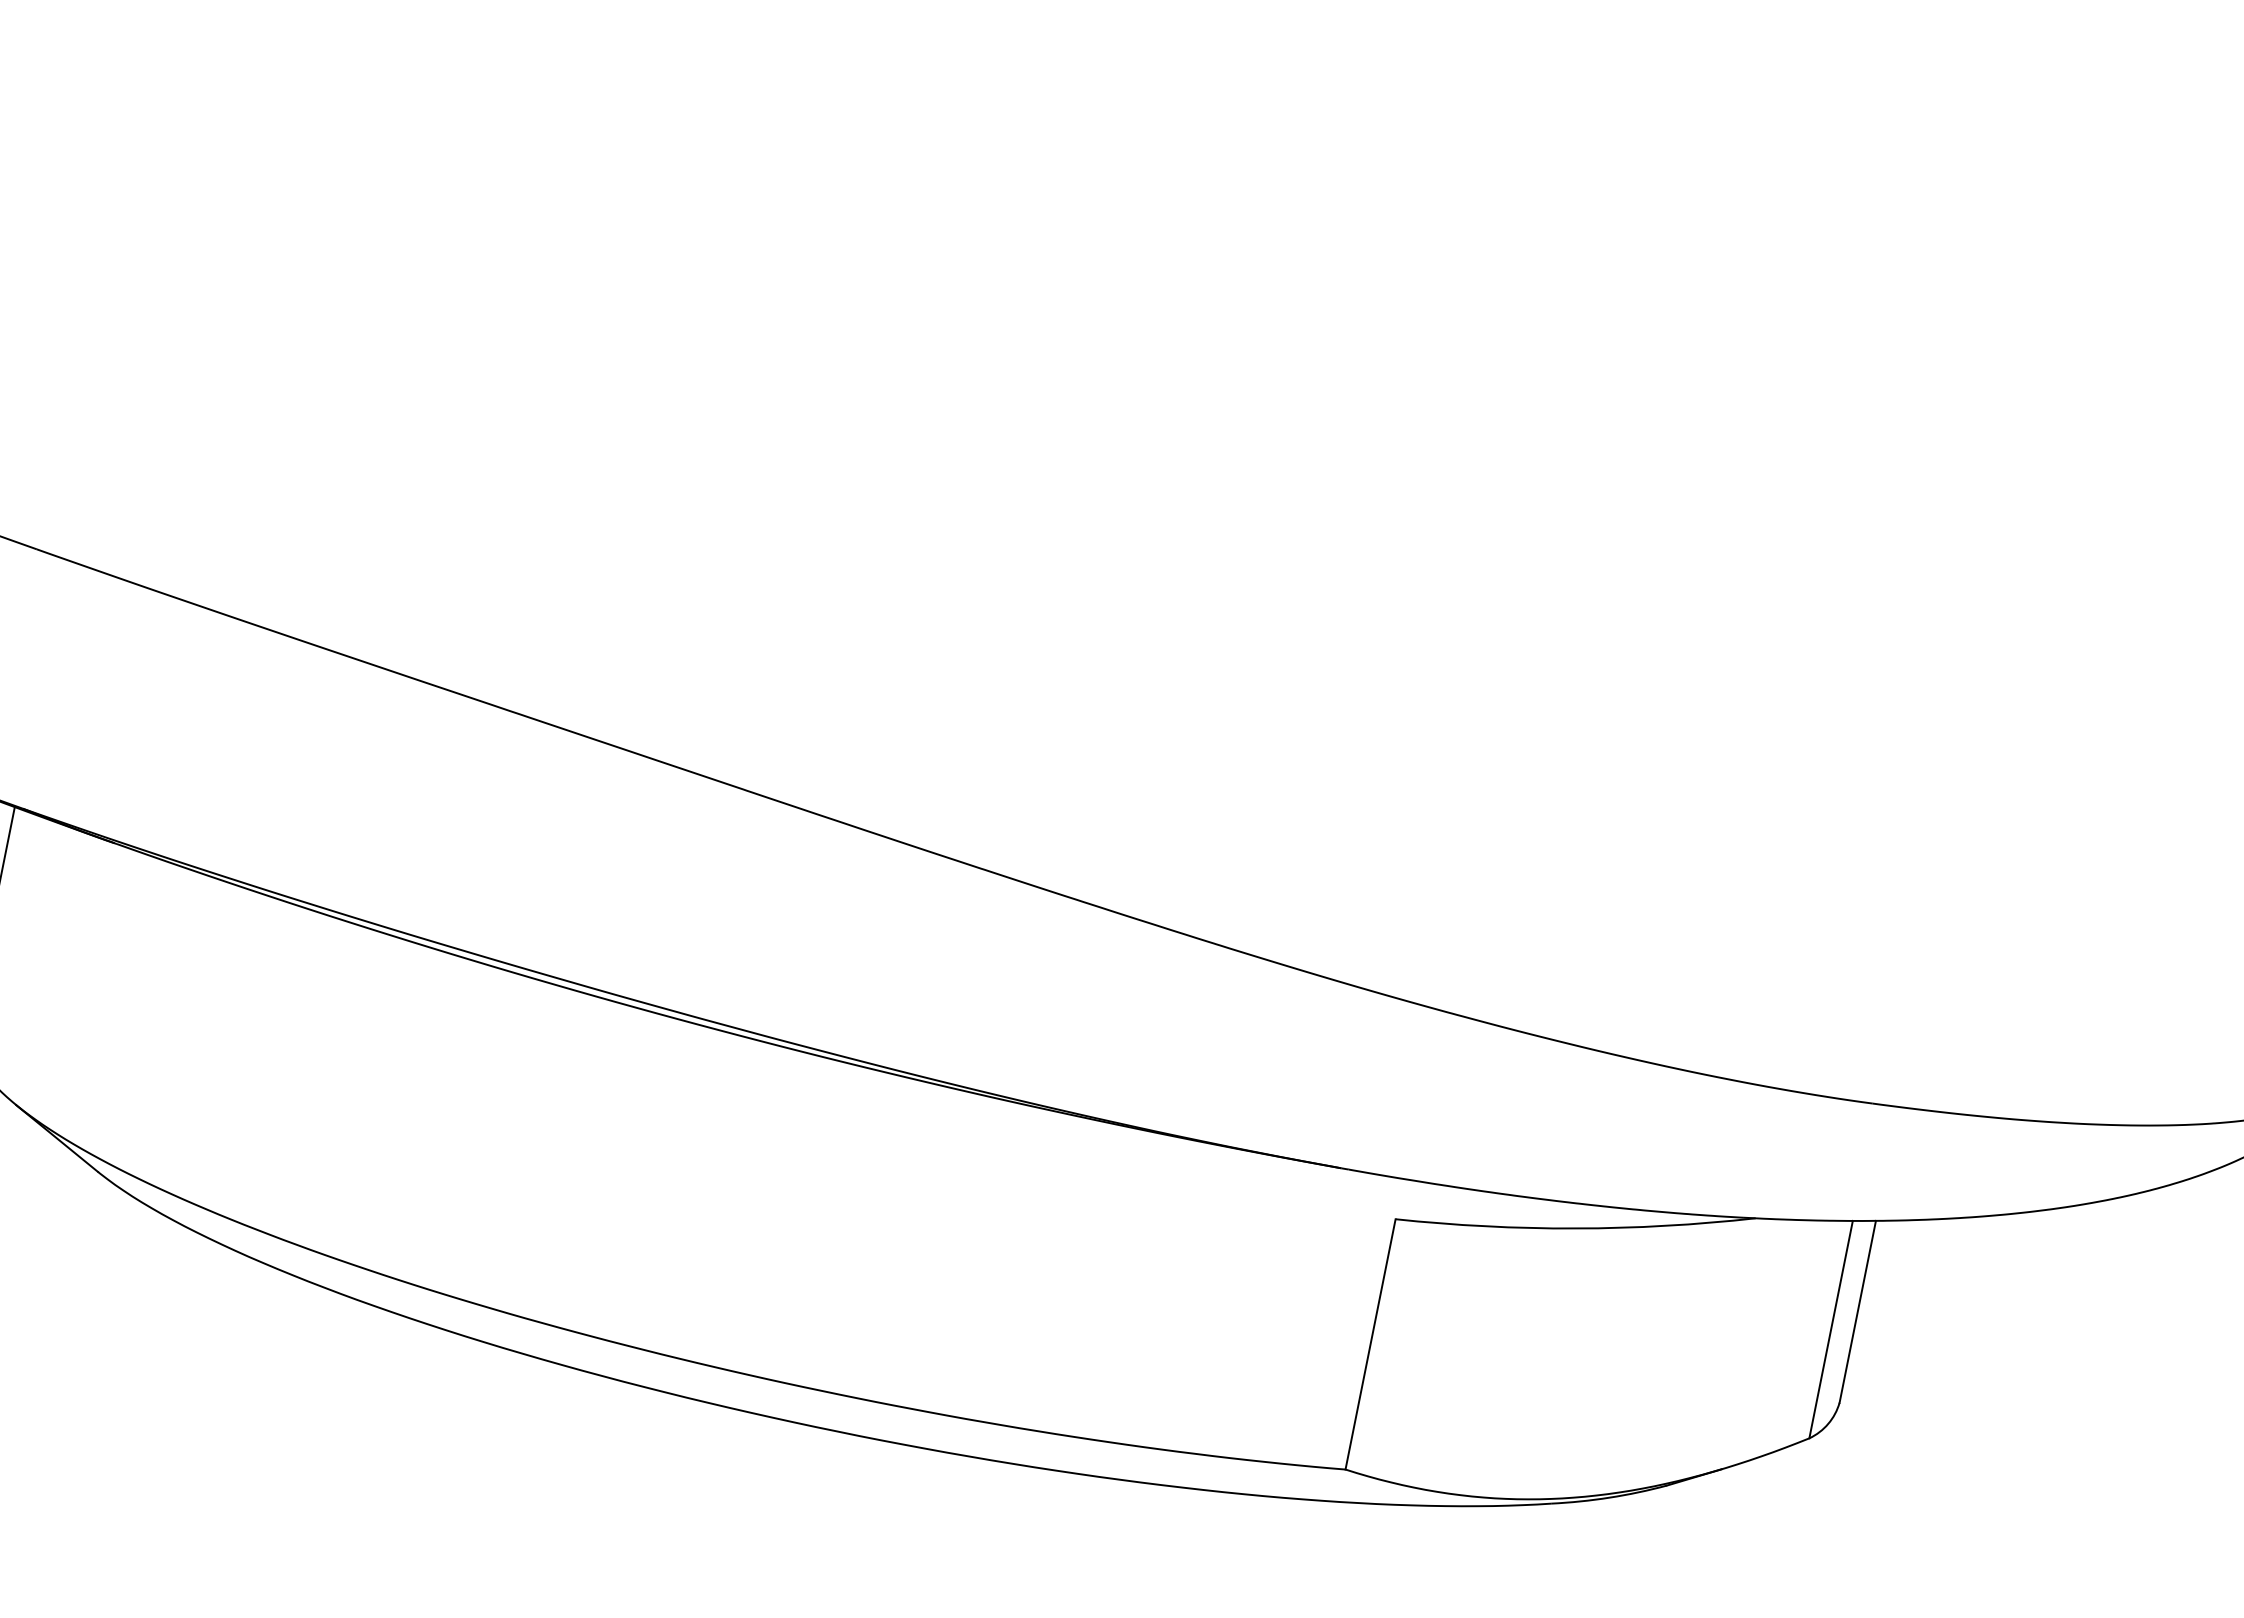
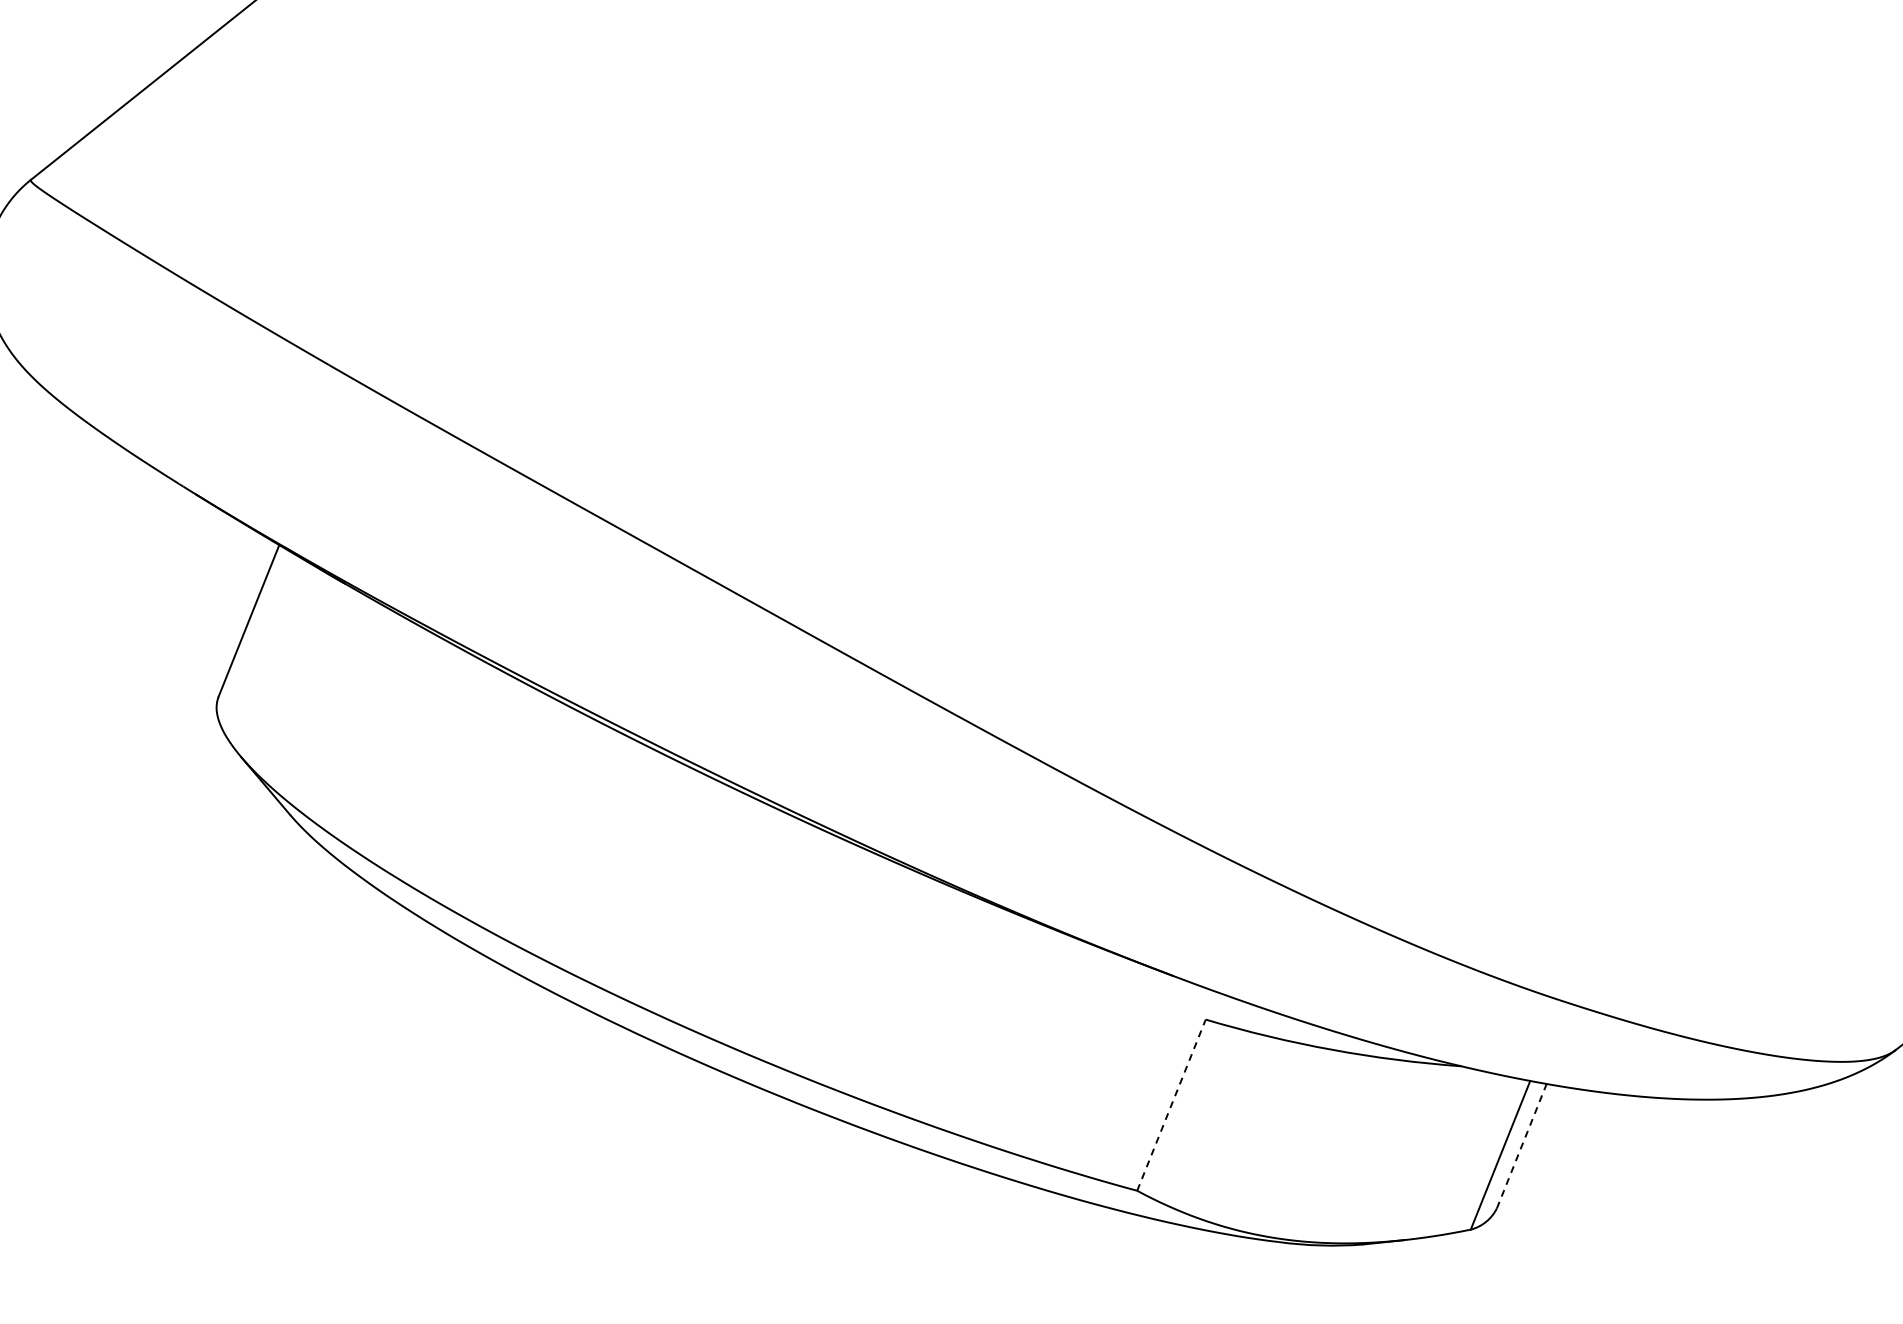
line: (1857, 1312) -> (1521, 1146), solid -> dashed
line: (1370, 1343) -> (1171, 1104), solid -> dashed

